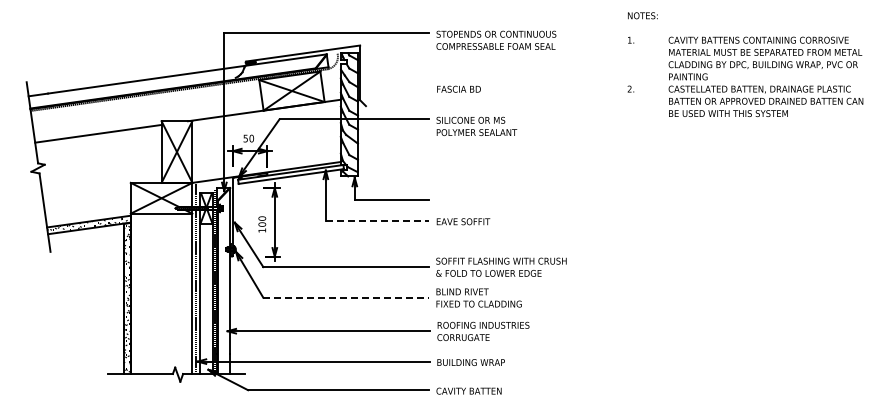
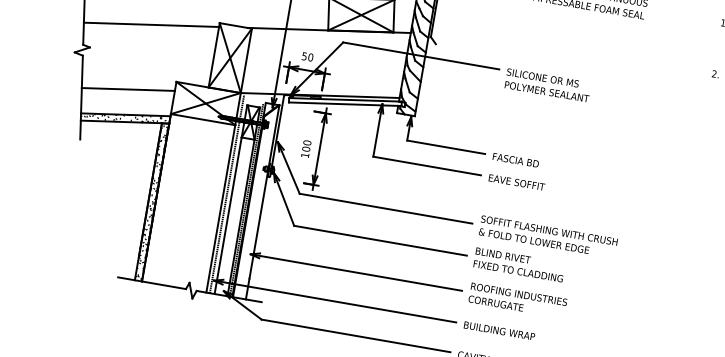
text: (458, 88) -> (515, 159), moved
line: (86, 197) -> (127, 89), added
line: (377, 220) -> (427, 165), dashed -> solid
line: (346, 297) -> (381, 240), dashed -> solid

